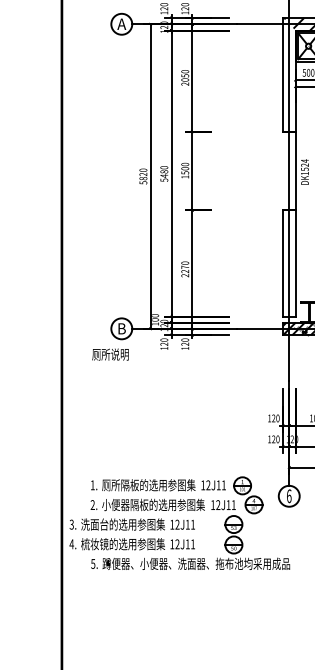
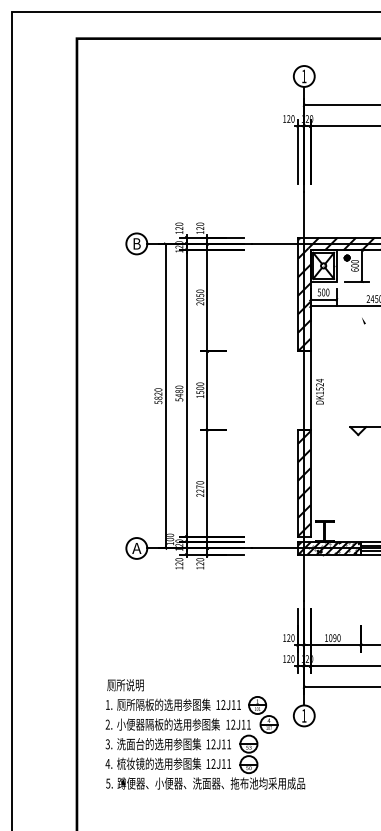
text: (121, 23) -> (136, 243), A -> B
hatch: (289, 75) -> (304, 295), added
hatch: (289, 263) -> (304, 483), added
text: (121, 328) -> (136, 548), B -> A
text: (110, 354) -> (125, 685), moved
text: (289, 495) -> (304, 715), 6 -> 1
text: (131, 533) -> (167, 753), moved

